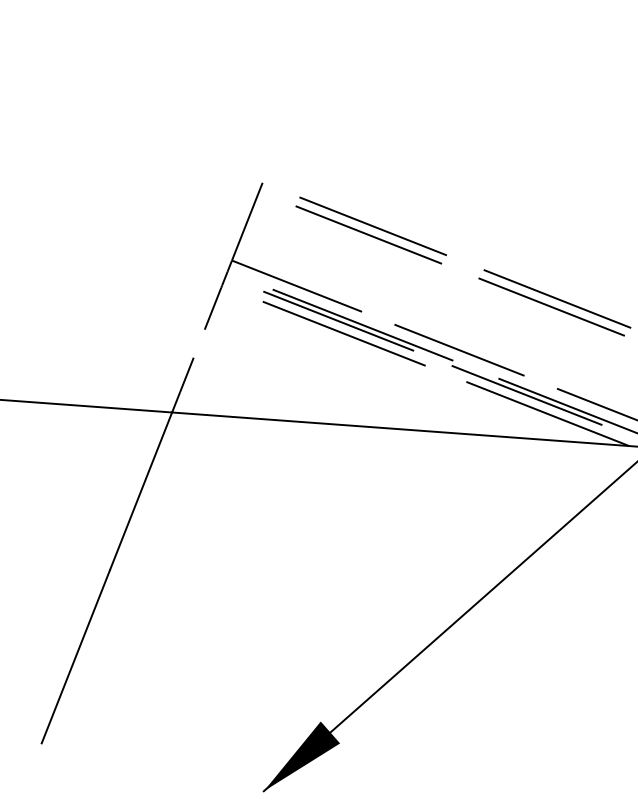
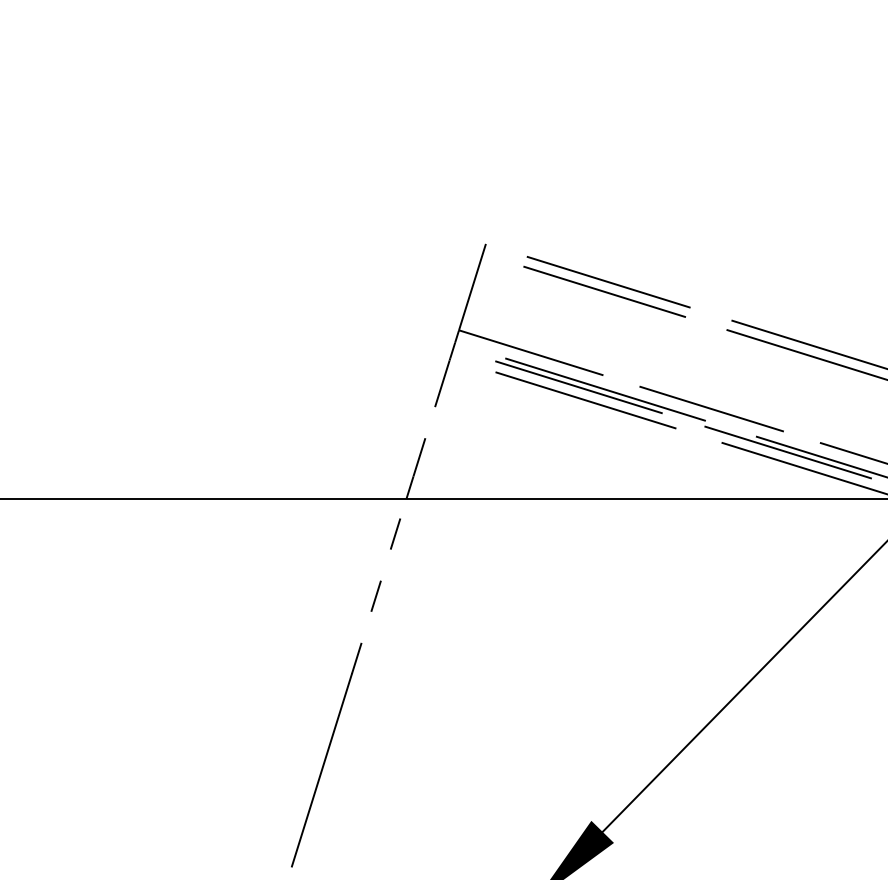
line: (141, 491) -> (379, 586), solid -> dashed

